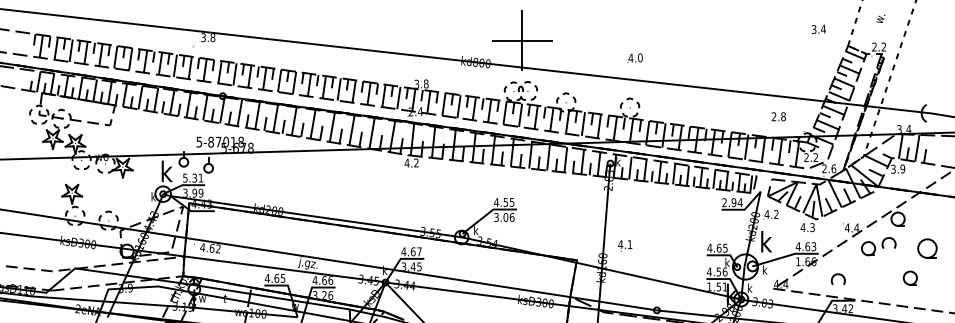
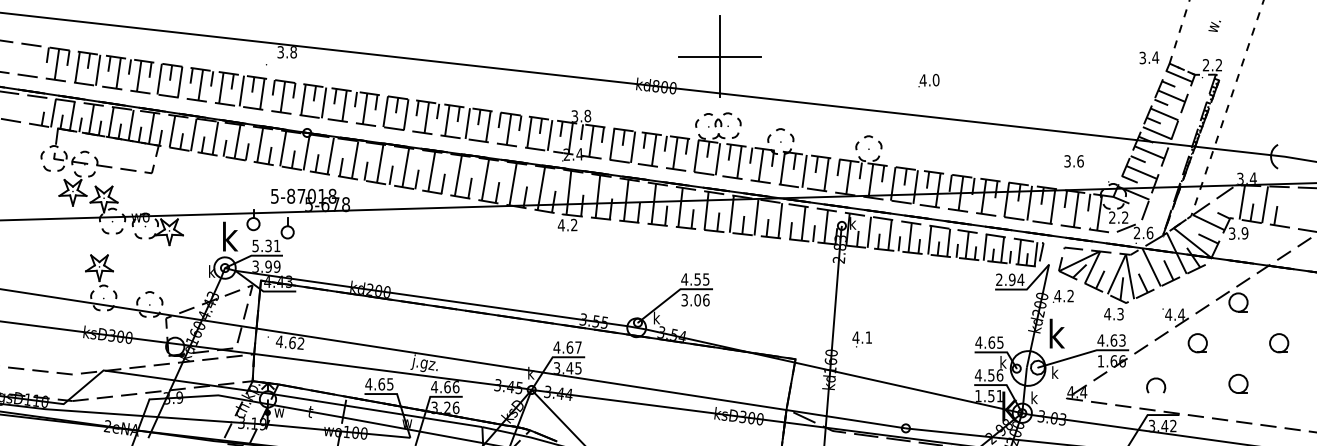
text: (819, 29) -> (1149, 57), moved
text: (634, 58) -> (928, 80), moved
text: (778, 116) -> (1073, 161), 2.8 -> 3.6
part: (889, 243) -> (1226, 335), removed
part: (927, 248) -> (1279, 343), size x0.71
part: (910, 277) -> (1238, 383), moved

